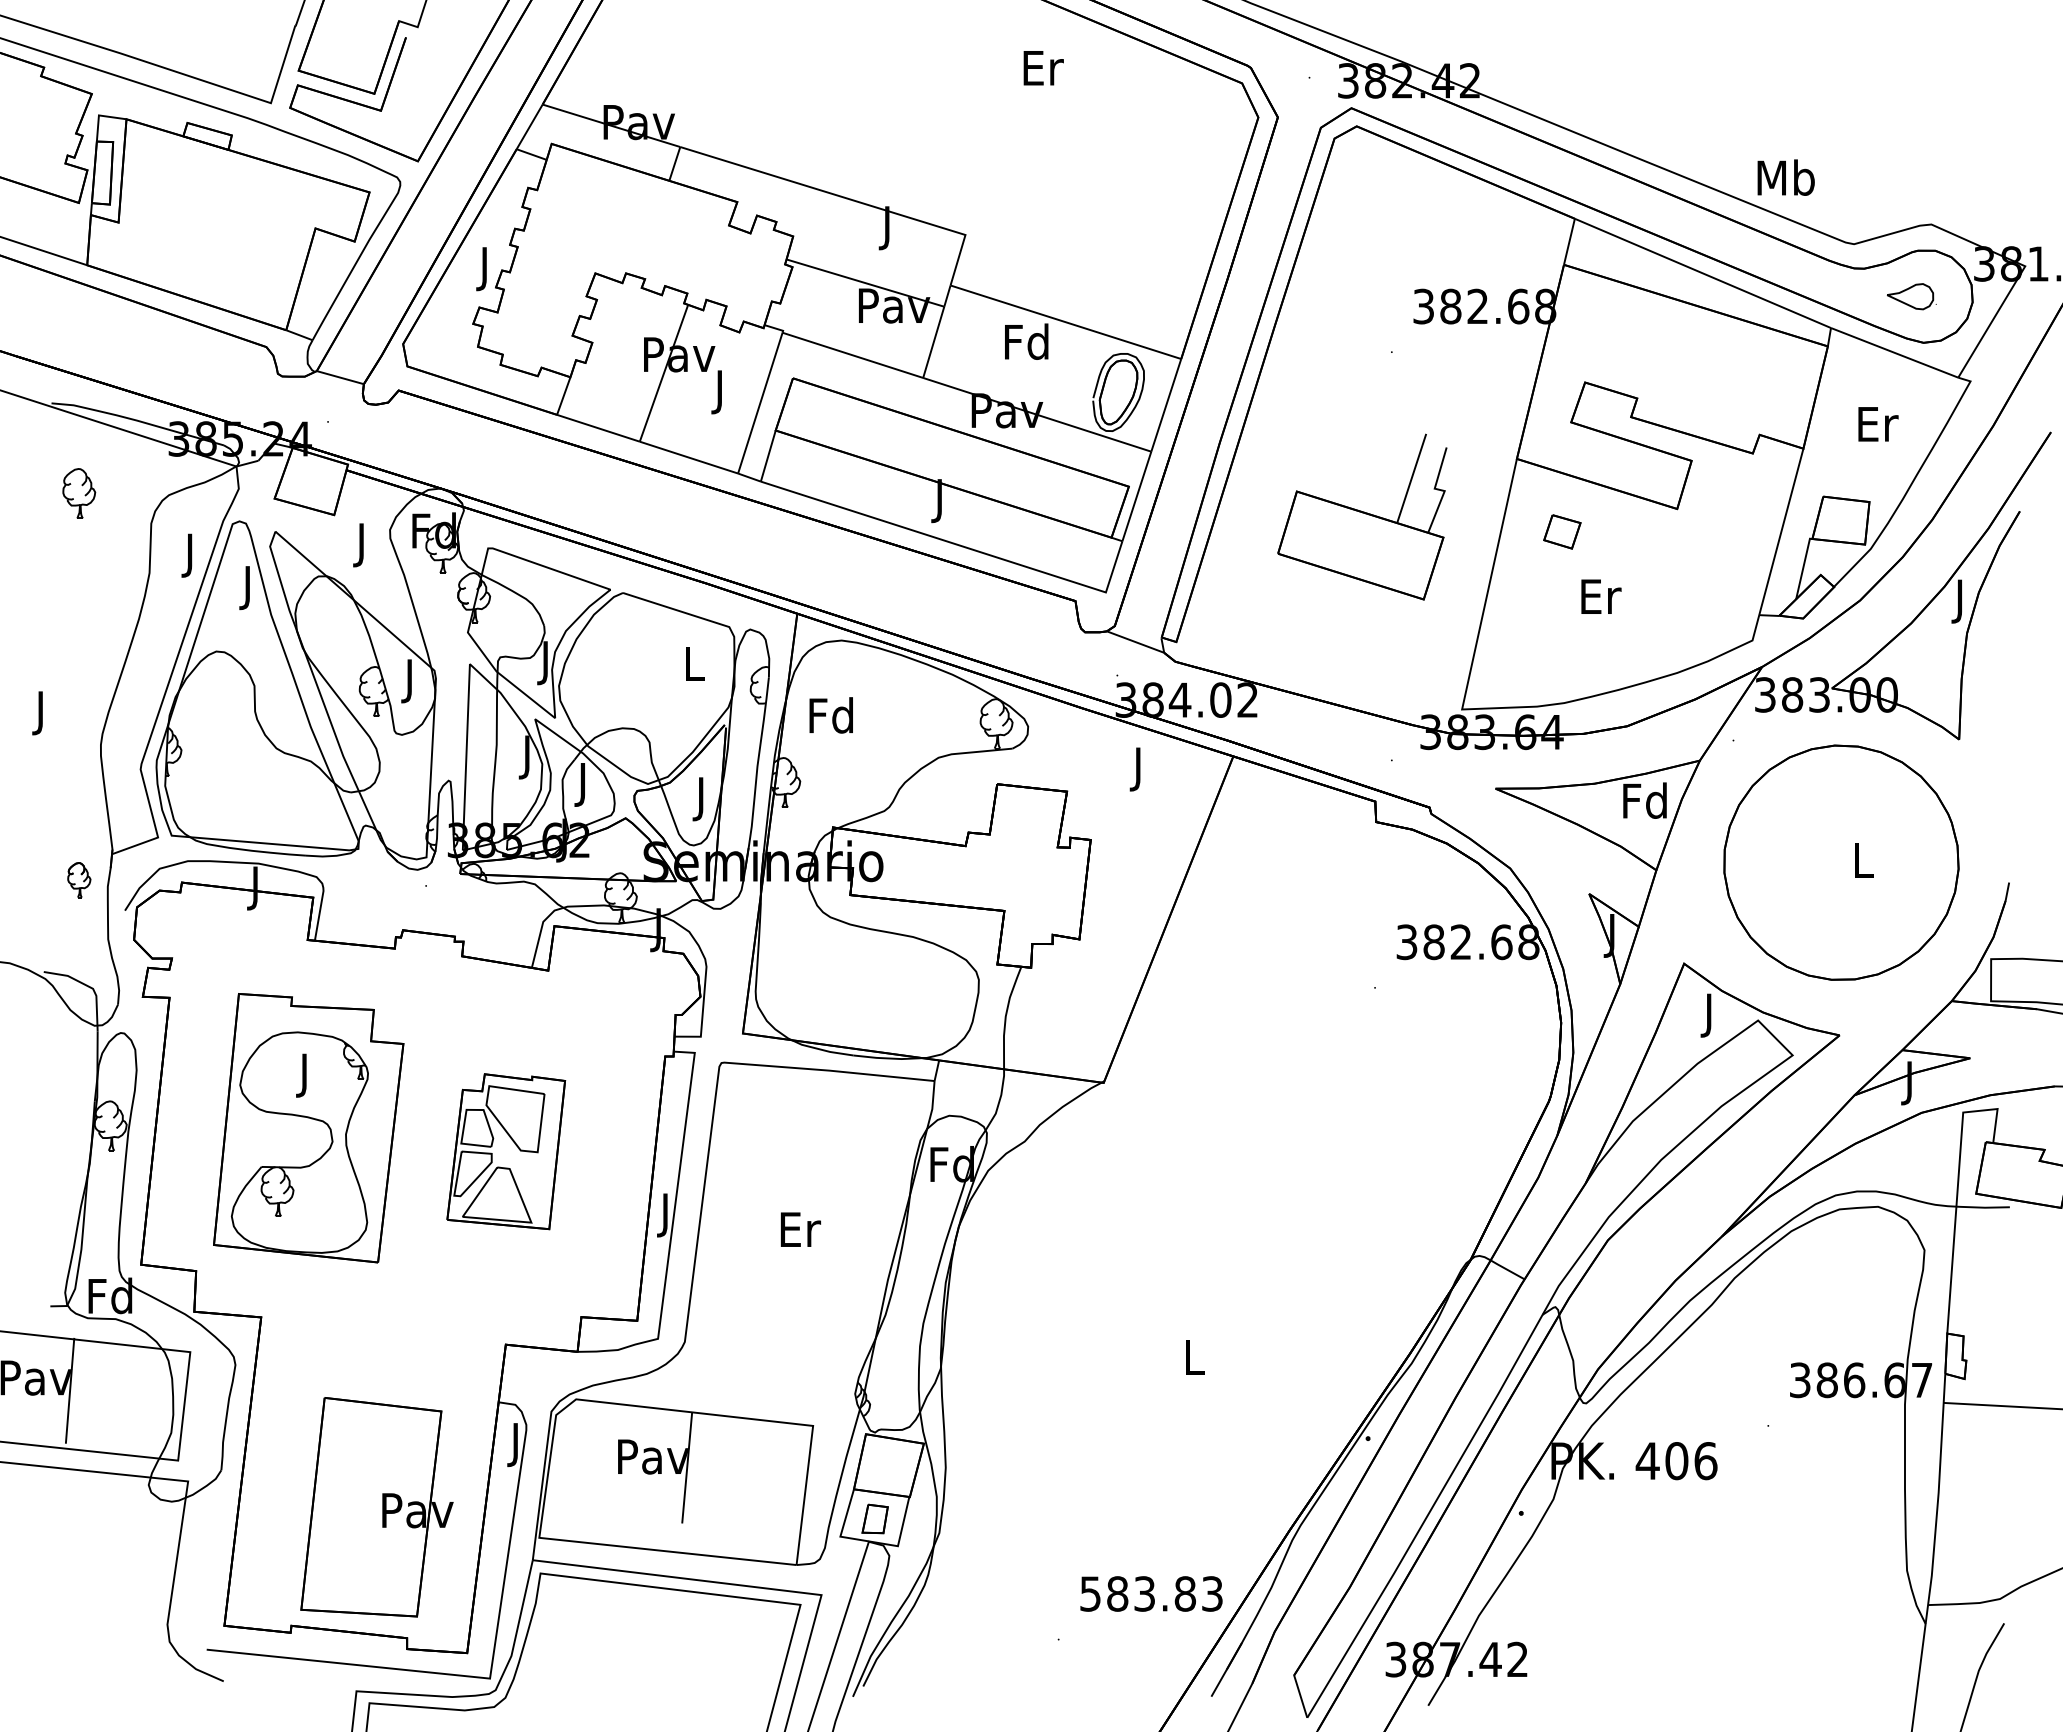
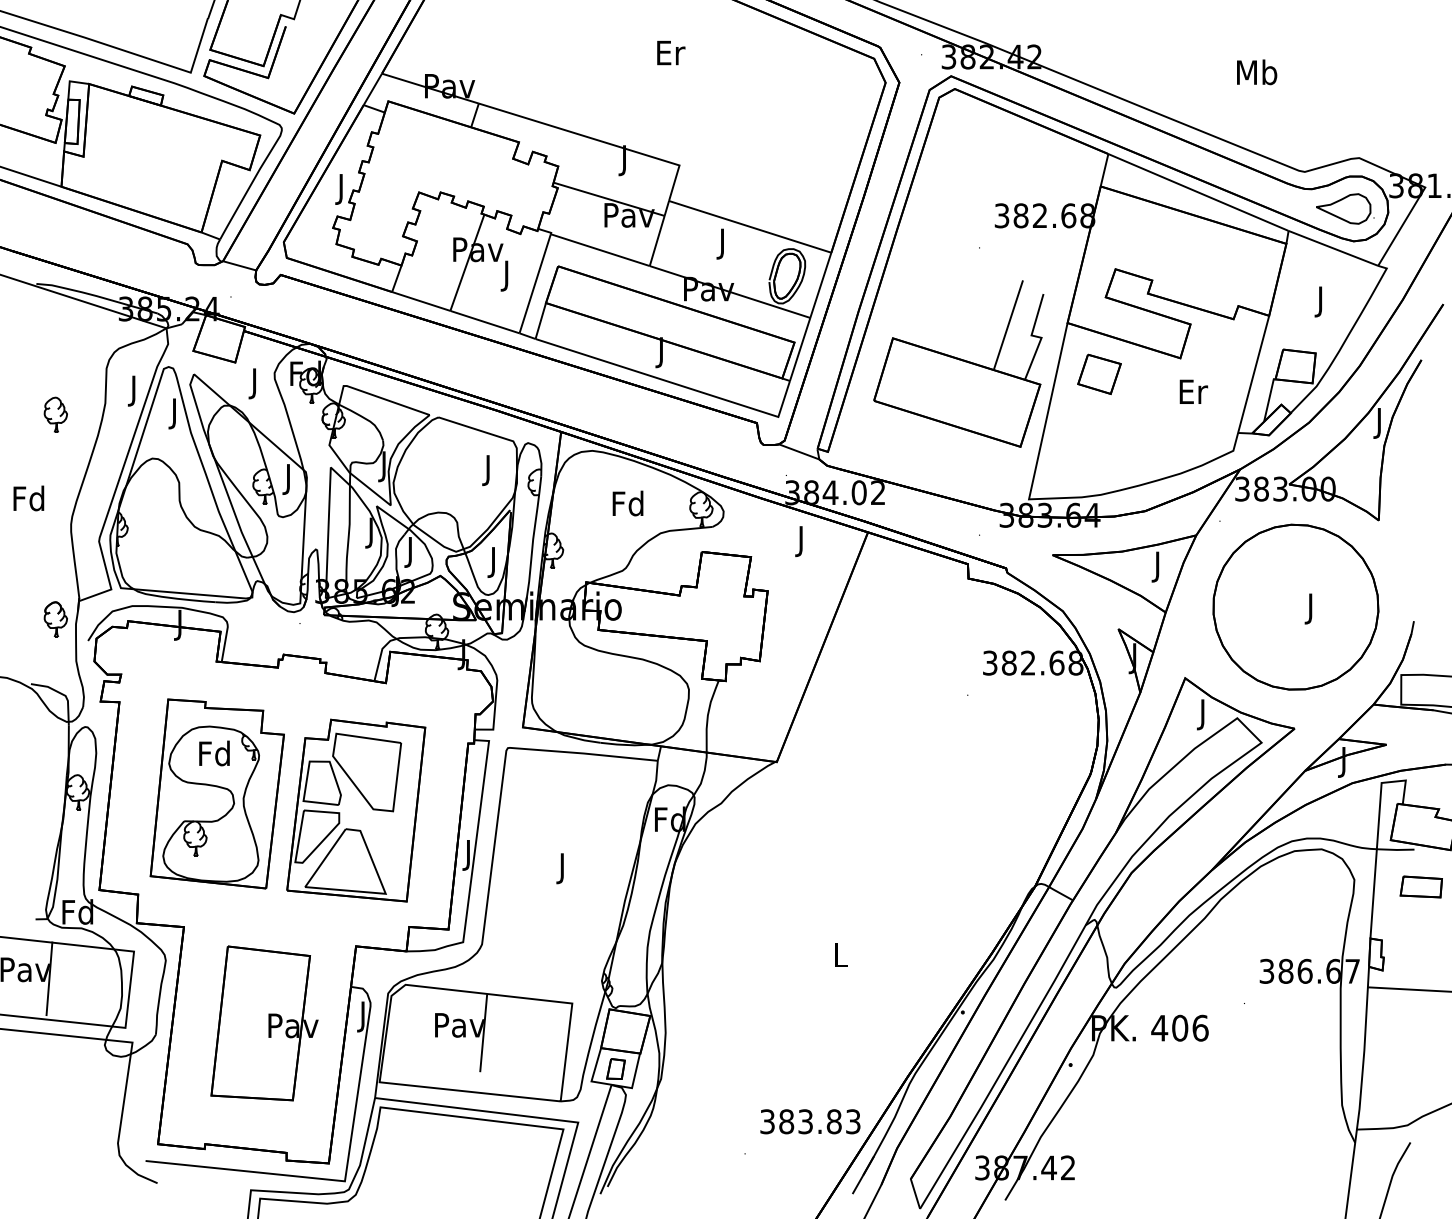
text: (1043, 68) -> (671, 53), moved
text: (1785, 177) -> (1256, 72), moved
part: (1911, 296) -> (1345, 208), size x1.67
text: (1026, 345) -> (722, 243), Fd -> J
text: (1878, 428) -> (1322, 301), Er -> J
part: (79, 493) -> (56, 414), moved
part: (1362, 516) -> (958, 363), size x1.43
part: (1562, 531) -> (1099, 374), size x1.67
text: (1601, 596) -> (1193, 391), moved
text: (694, 668) -> (488, 470), L -> J
text: (40, 712) -> (28, 501), J -> Fd
text: (830, 715) -> (627, 503), moved
text: (1644, 804) -> (1157, 566), Fd -> J
text: (1863, 865) -> (1311, 609), L -> J
part: (79, 879) -> (56, 618), size x1.43
text: (304, 1074) -> (214, 756), J -> Fd
part: (506, 1151) -> (356, 810), size x1.67
text: (800, 1234) -> (563, 868), Er -> J
part: (2019, 1260) -> (1421, 887), added
part: (376, 1507) -> (264, 1023), moved
text: (1090, 1593) -> (767, 1121), 583.83 -> 383.83

